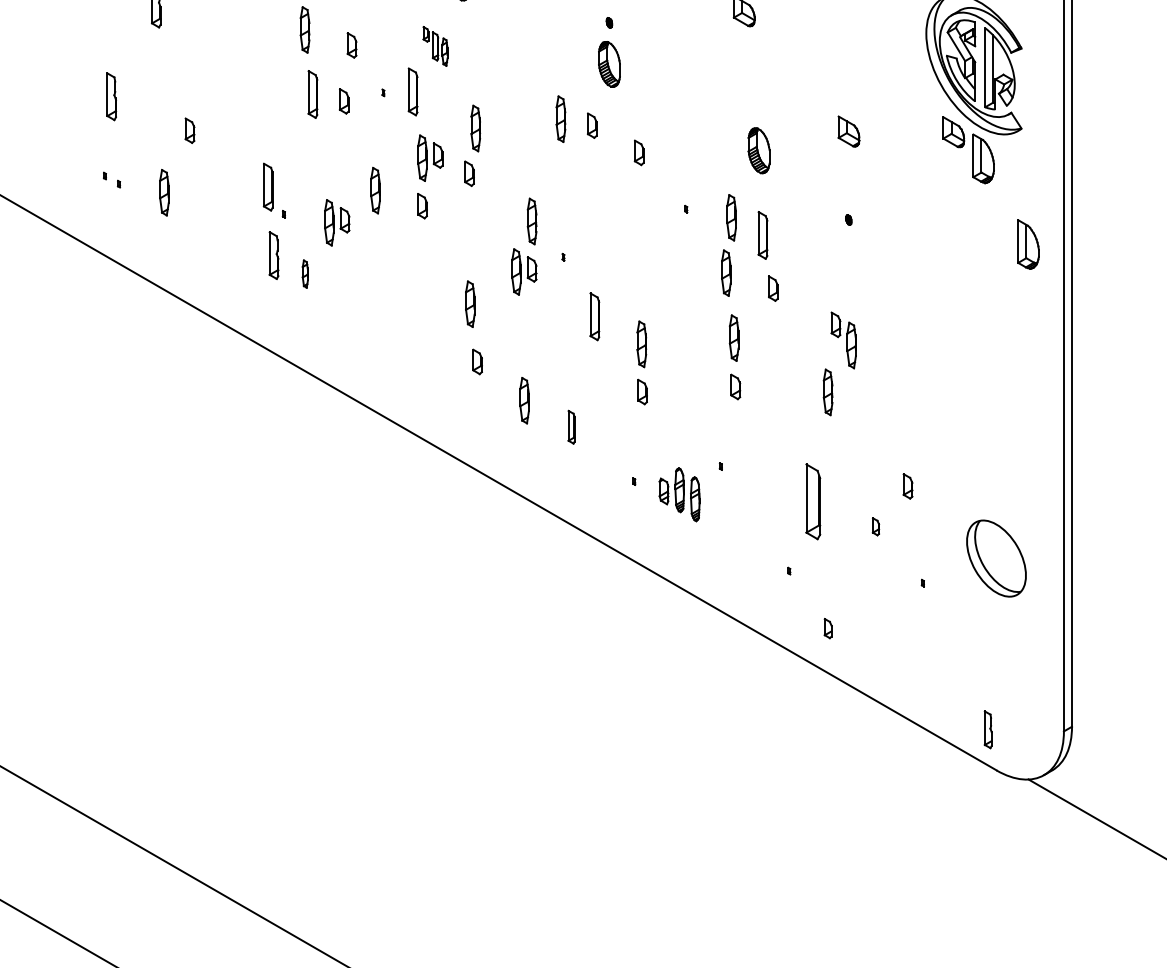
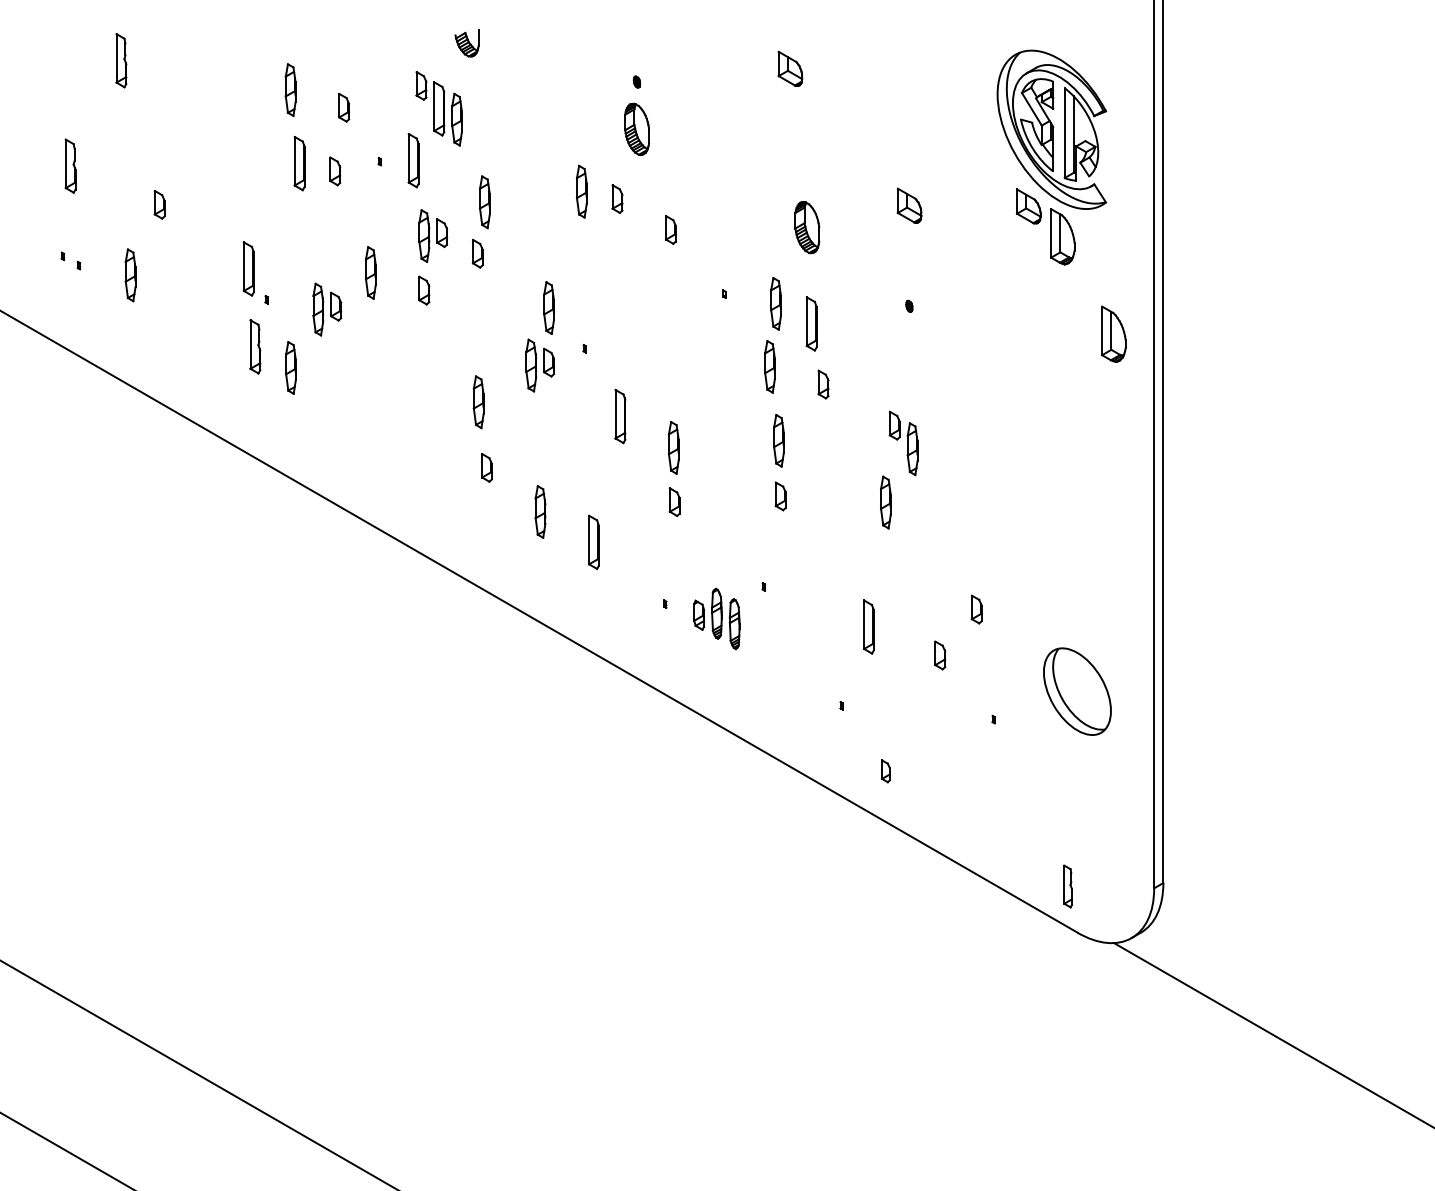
part: (434, 46) -> (438, 108), size x1.67
part: (304, 273) -> (290, 367), size x1.67
part: (571, 426) -> (593, 541), size x1.43
part: (812, 501) -> (868, 626), size x0.62
part: (876, 526) -> (940, 655), size x1.43

